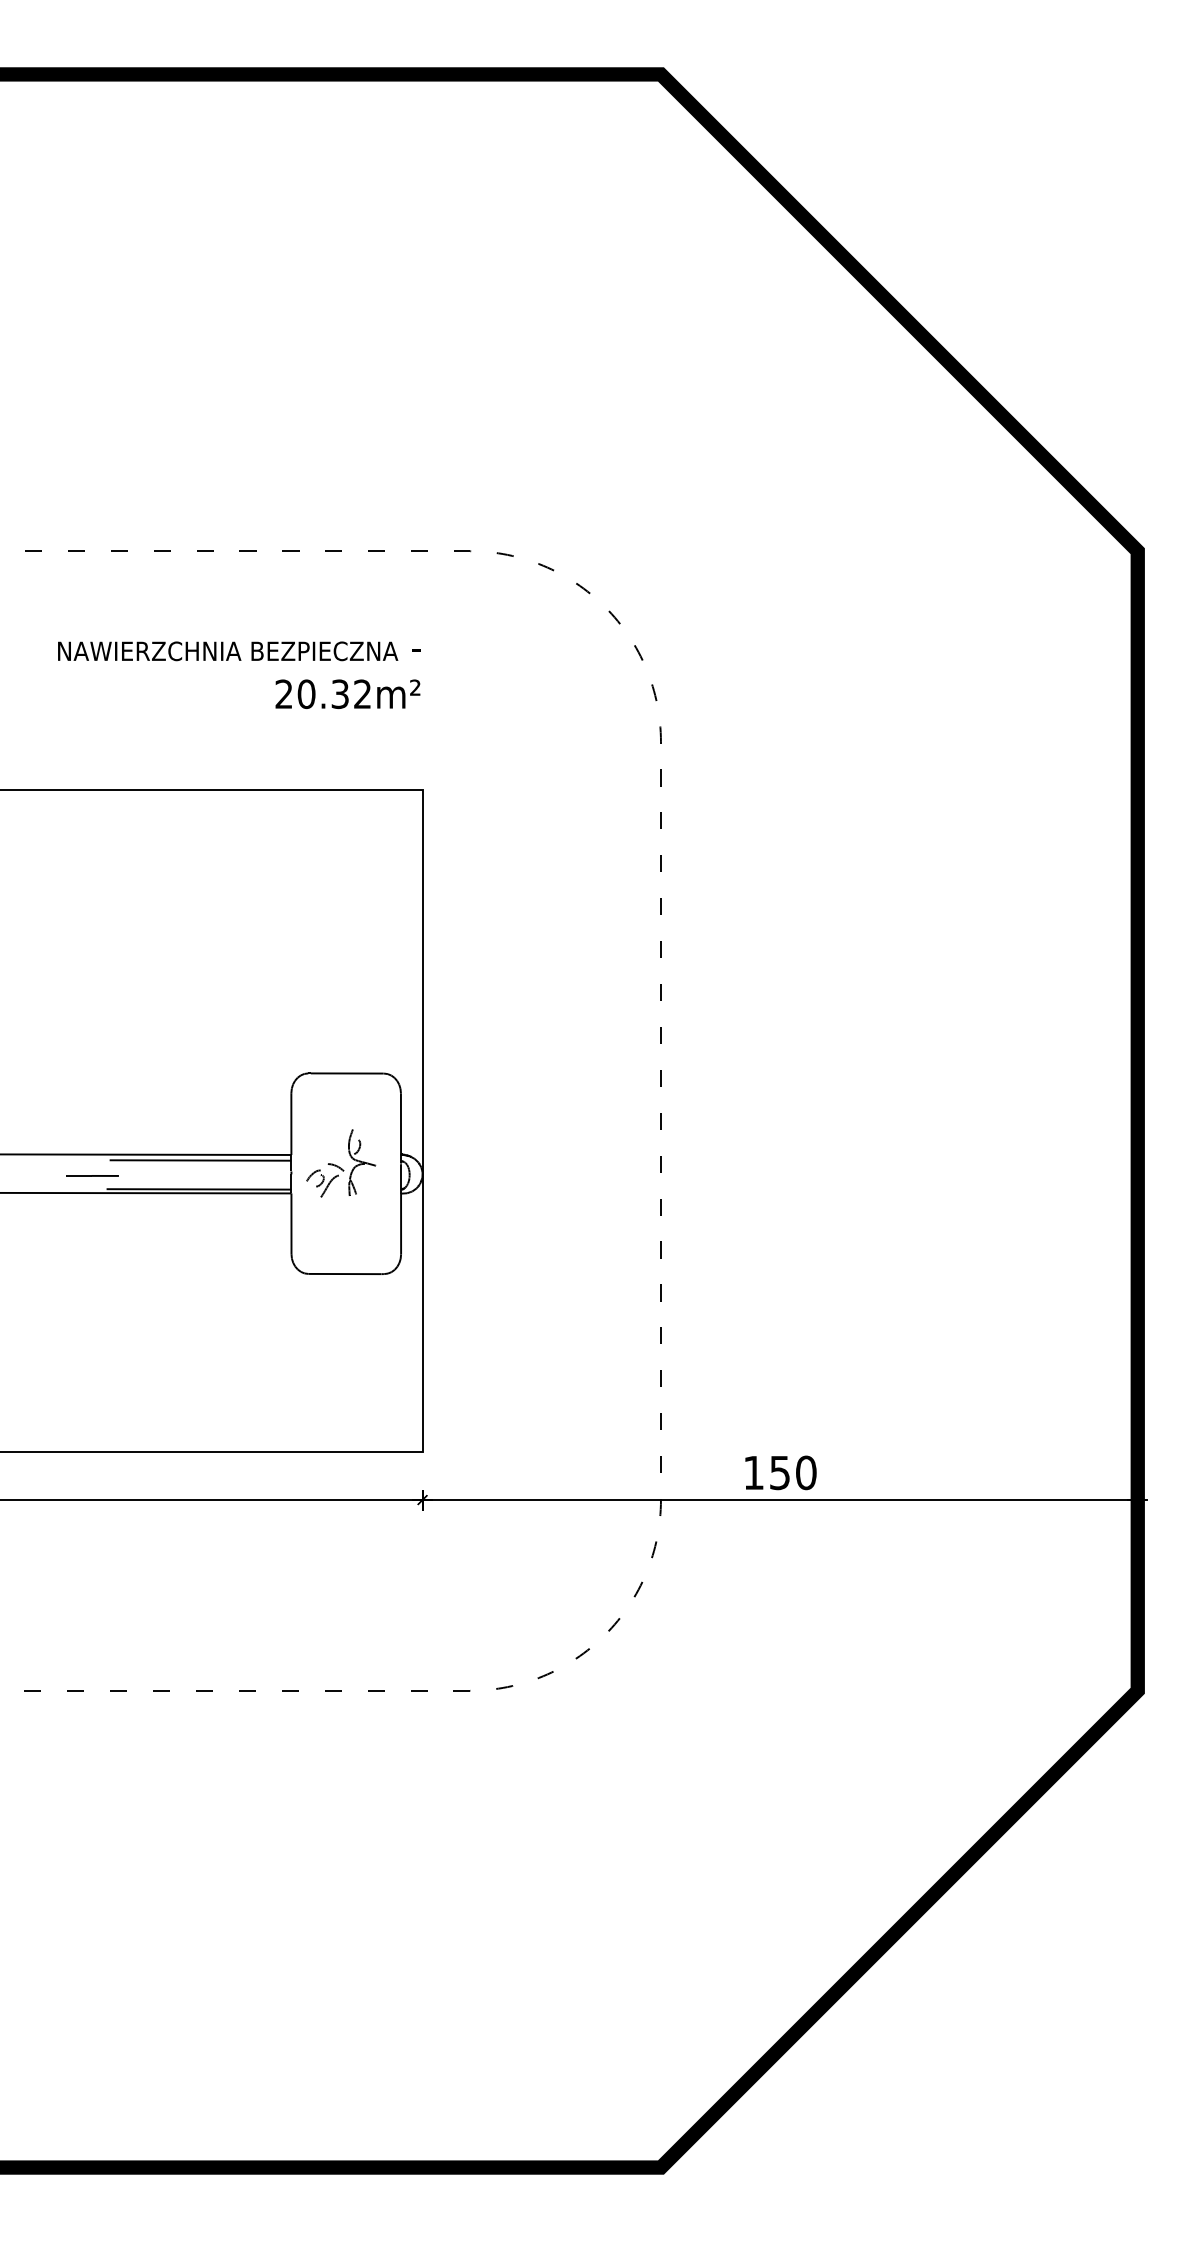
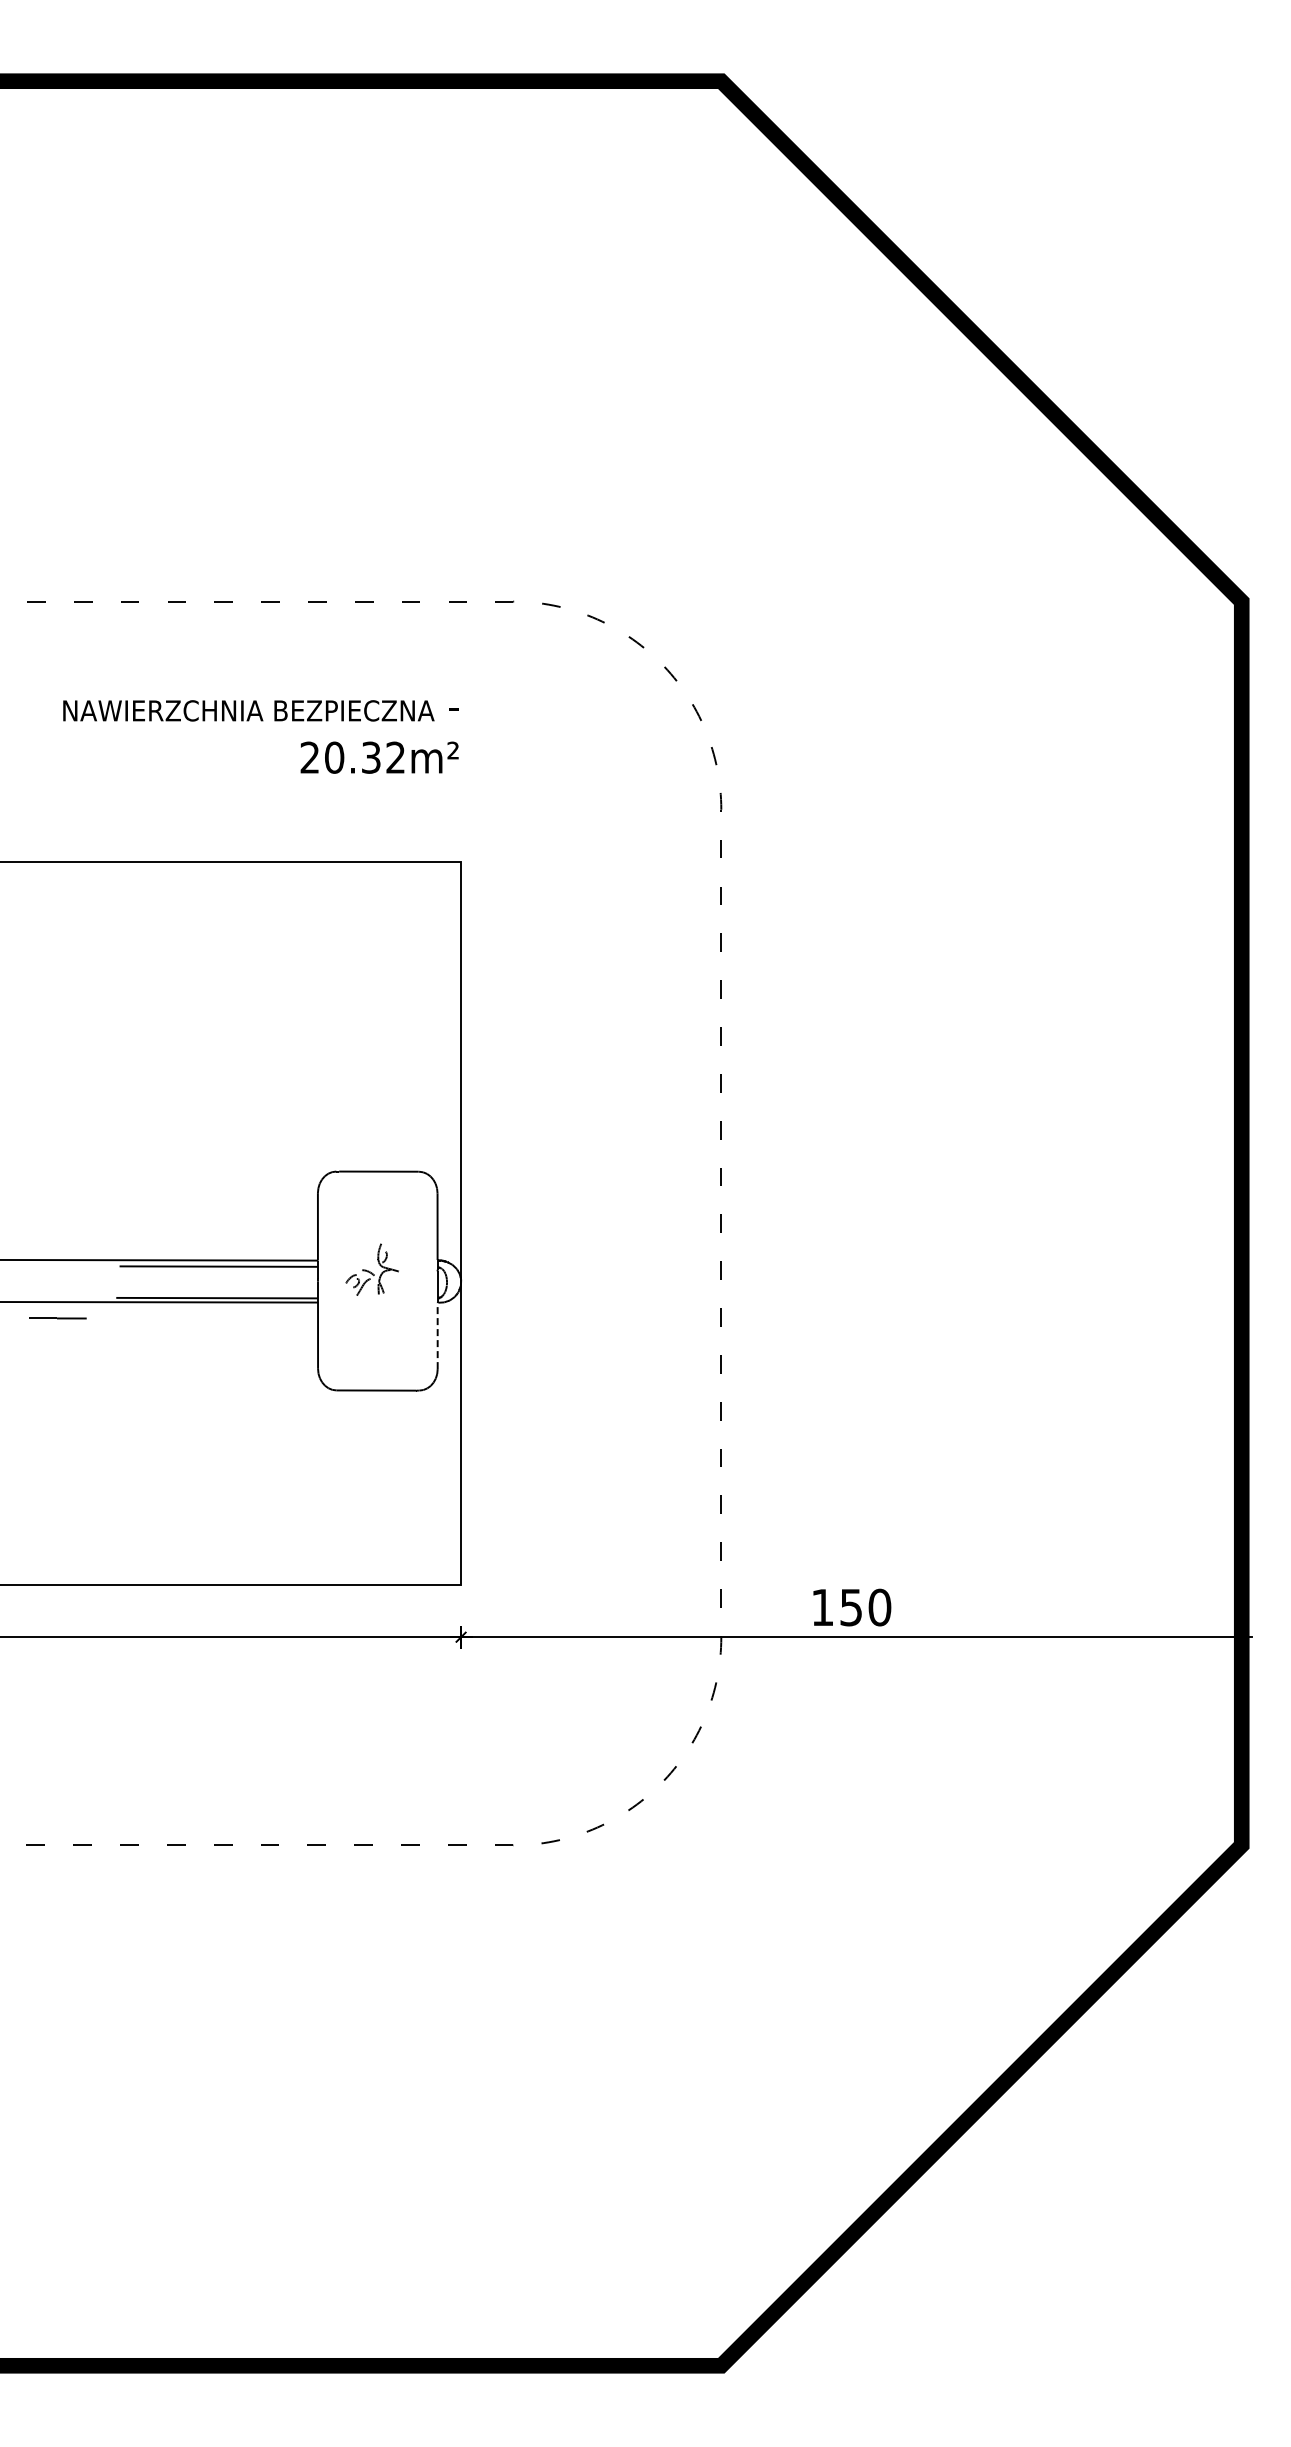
part: (341, 1163) -> (372, 1269), size x0.7
line: (92, 1175) -> (57, 1318), moved
line: (400, 1223) -> (437, 1335), solid -> dashed

